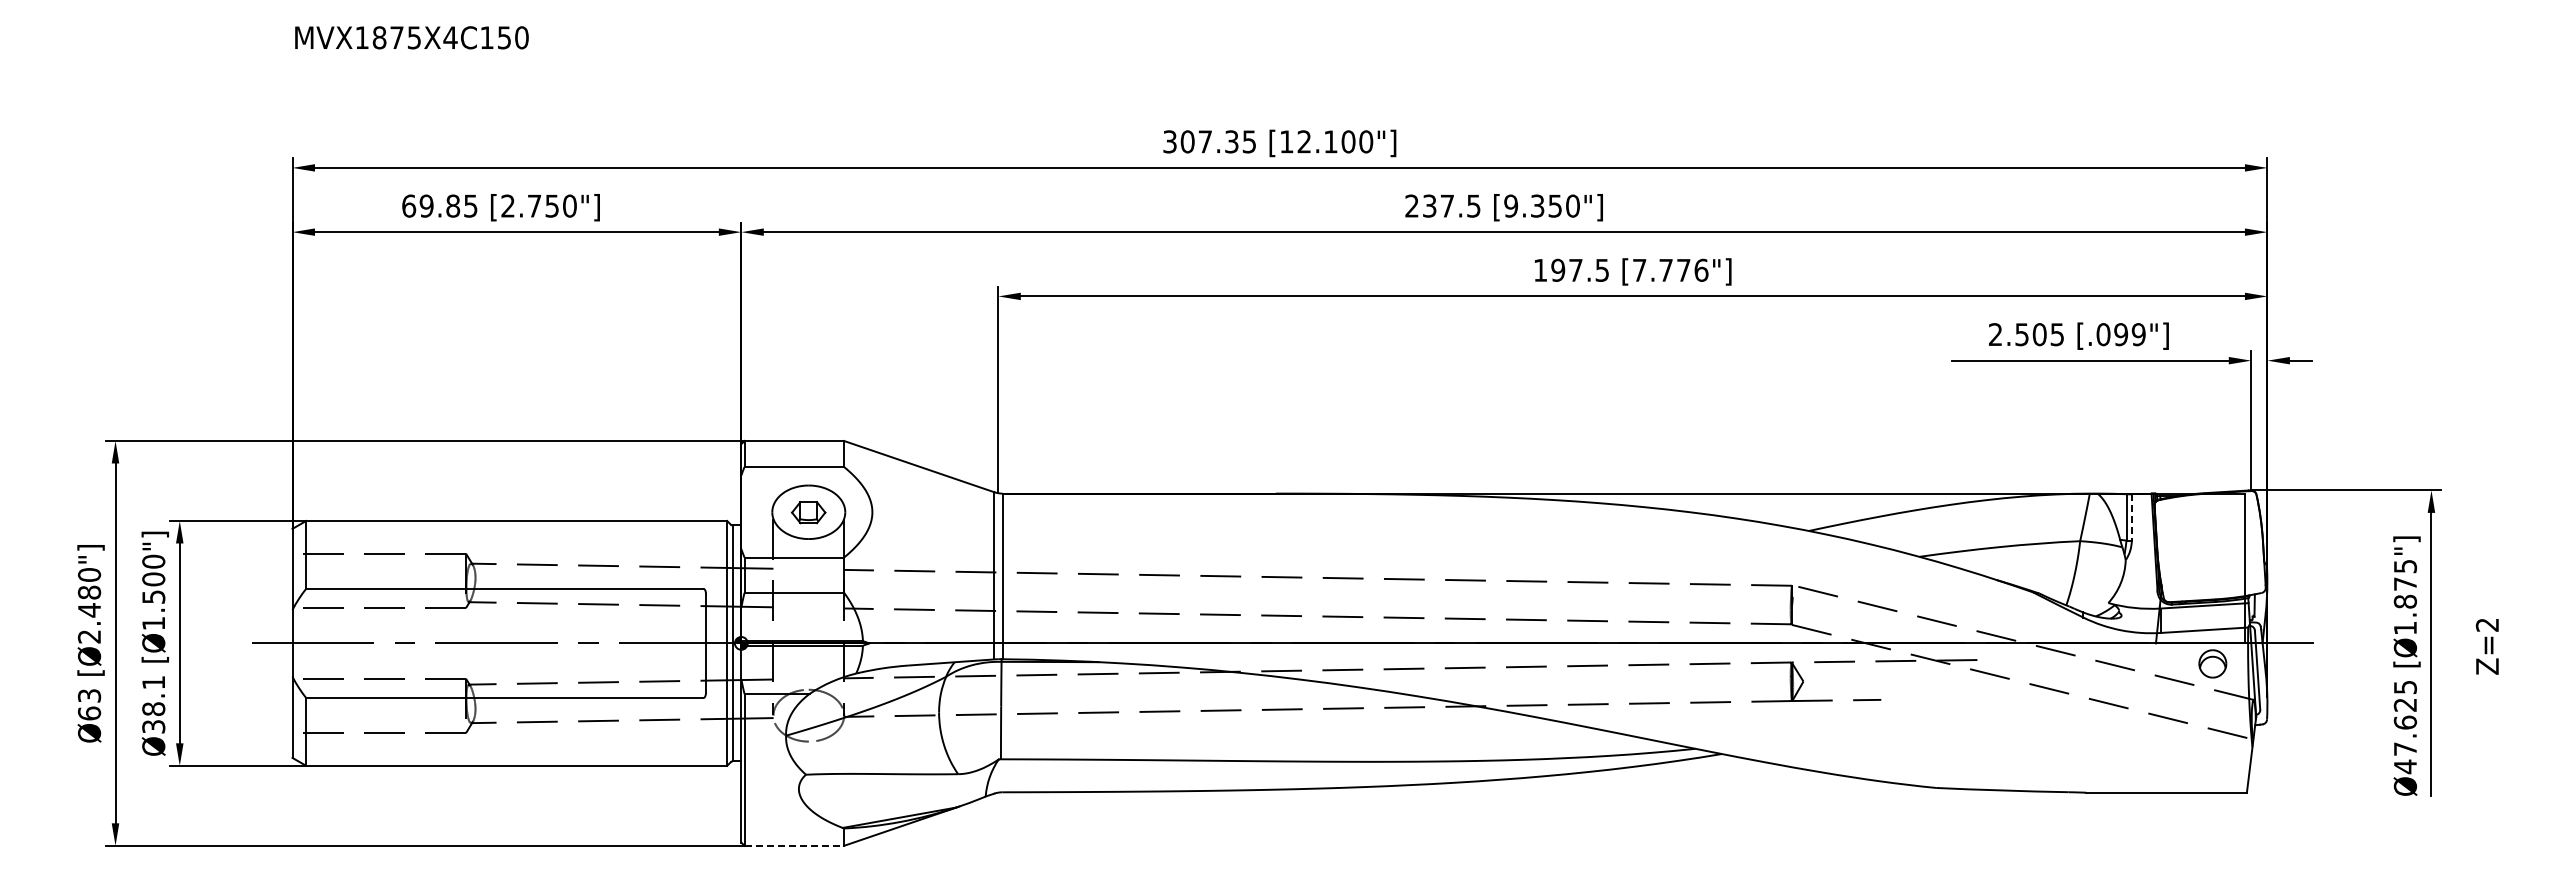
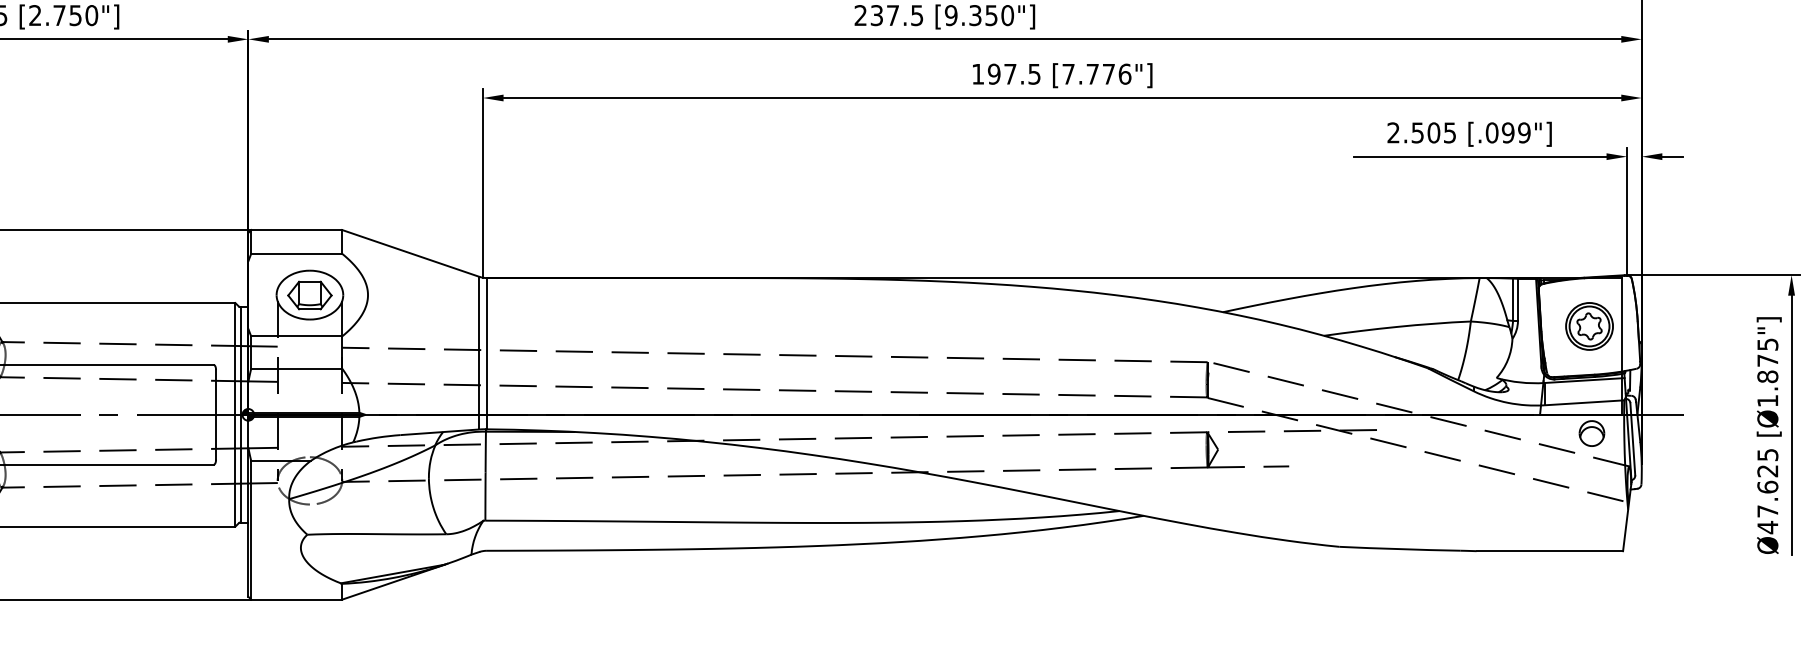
part: (808, 512) -> (309, 295), size x1.43
line: (2131, 518) -> (1517, 300), dashed -> solid
part: (2209, 546) -> (1588, 326), added
line: (794, 845) -> (296, 599), dashed -> solid

